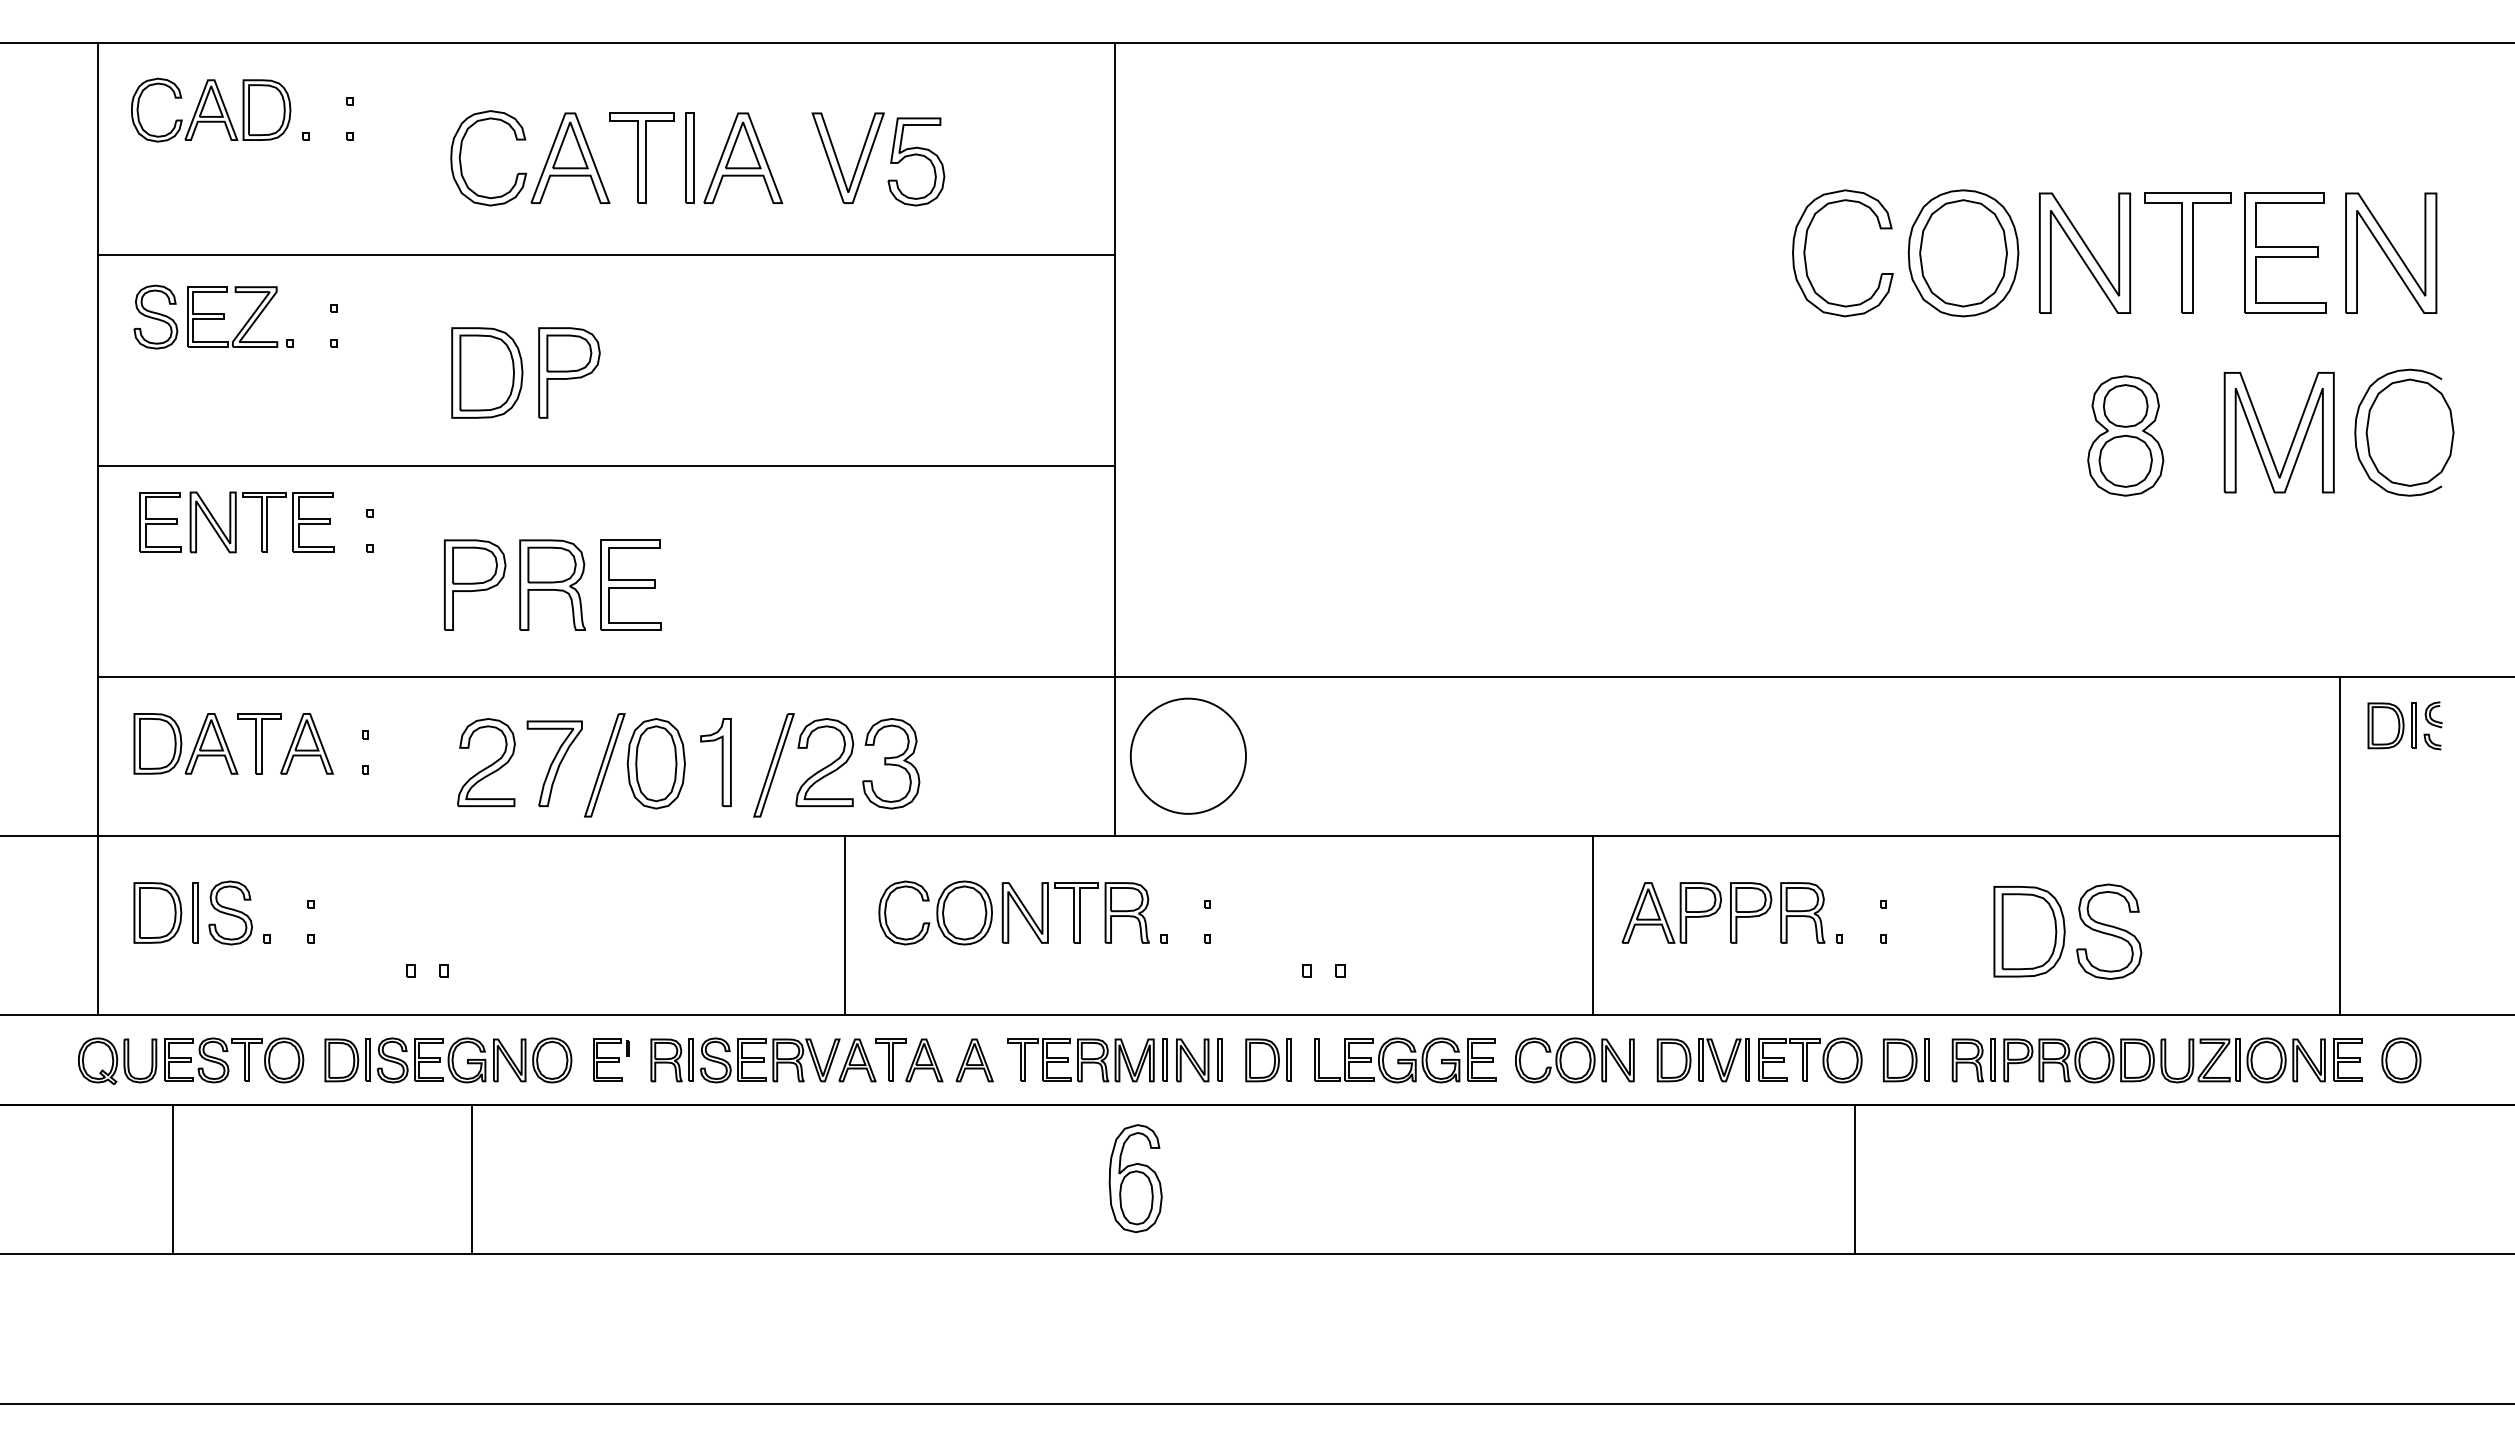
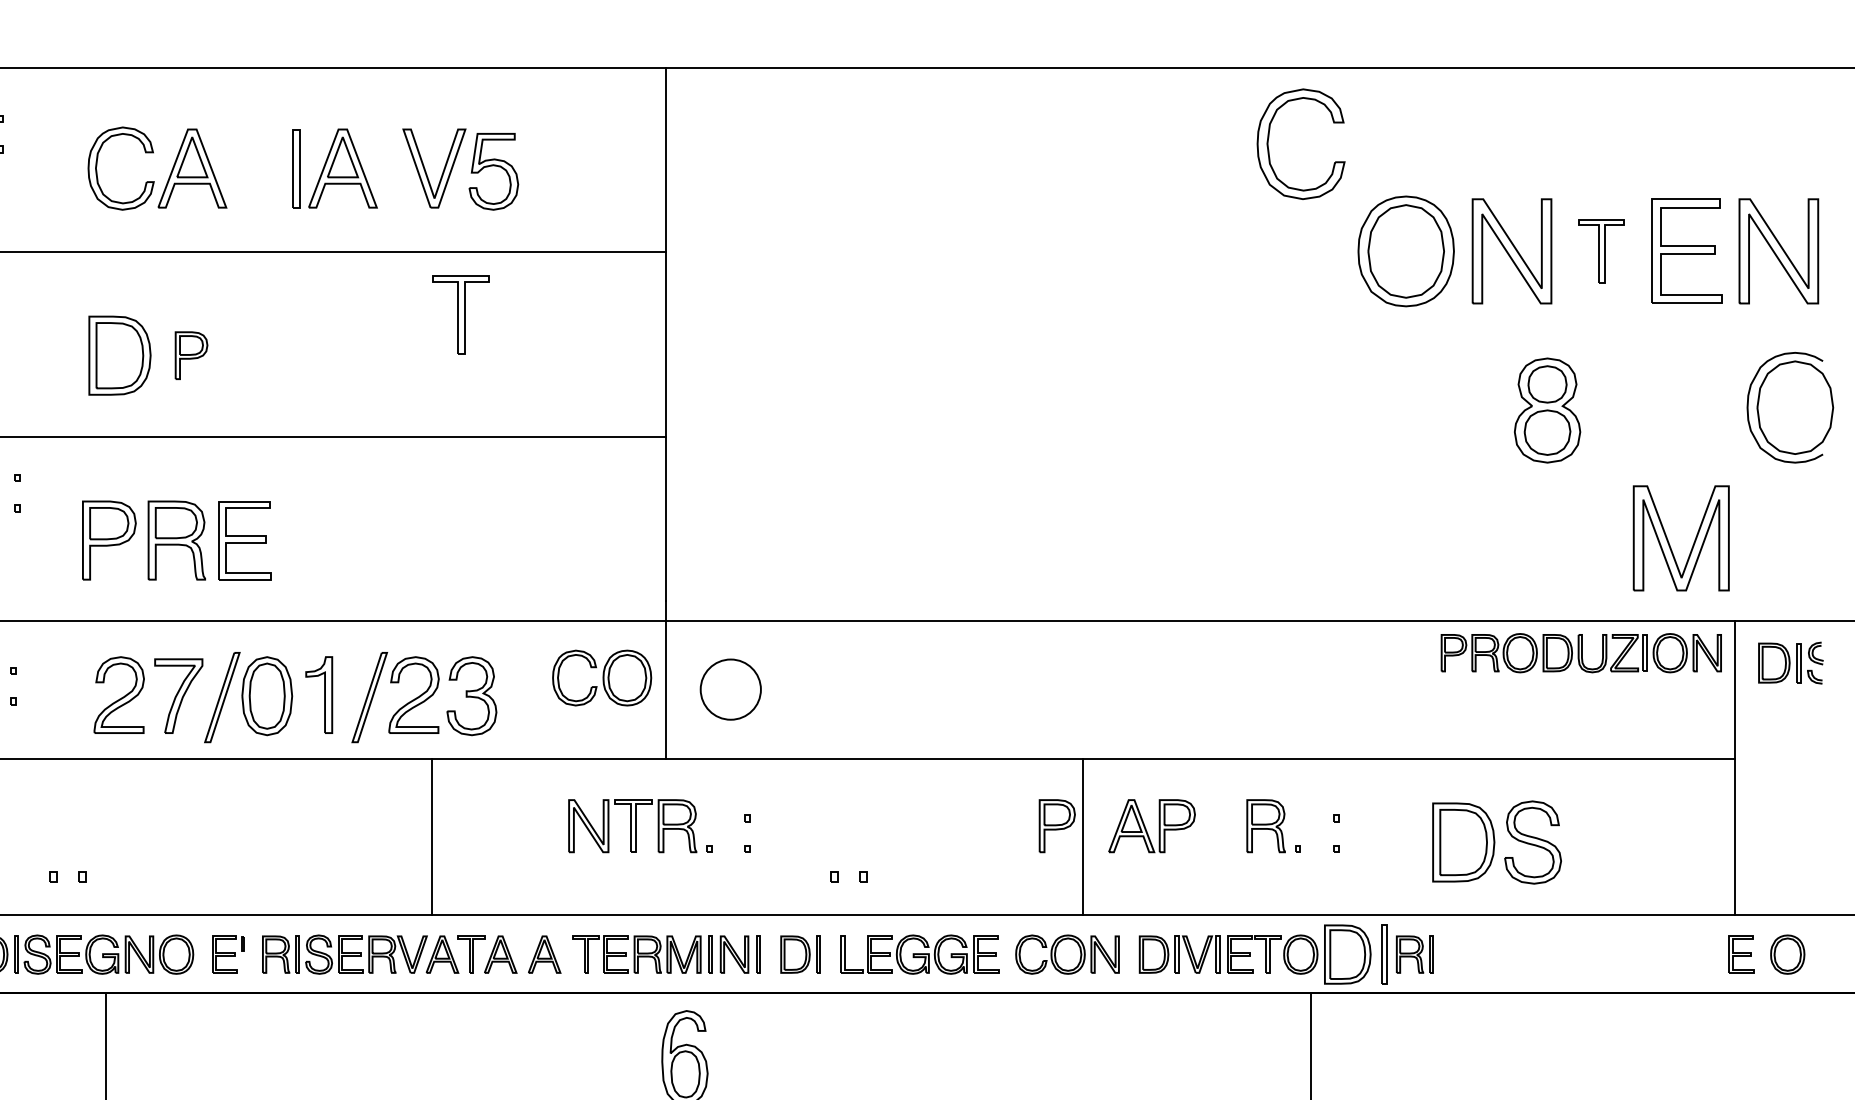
part: (641, 157) -> (460, 314), moved
part: (2187, 252) -> (1601, 250), size x0.6
part: (1806, 260) -> (1269, 150), moved
part: (569, 372) -> (191, 355), size x0.6
part: (2266, 439) -> (1670, 544), moved
circle: (1188, 755) -> (730, 688), size x0.6
part: (935, 912) -> (601, 677), moved
part: (1751, 912) -> (1057, 825), moved
part: (1906, 1060) -> (1356, 954), size x1.6
part: (2164, 1060) -> (1581, 653), moved

